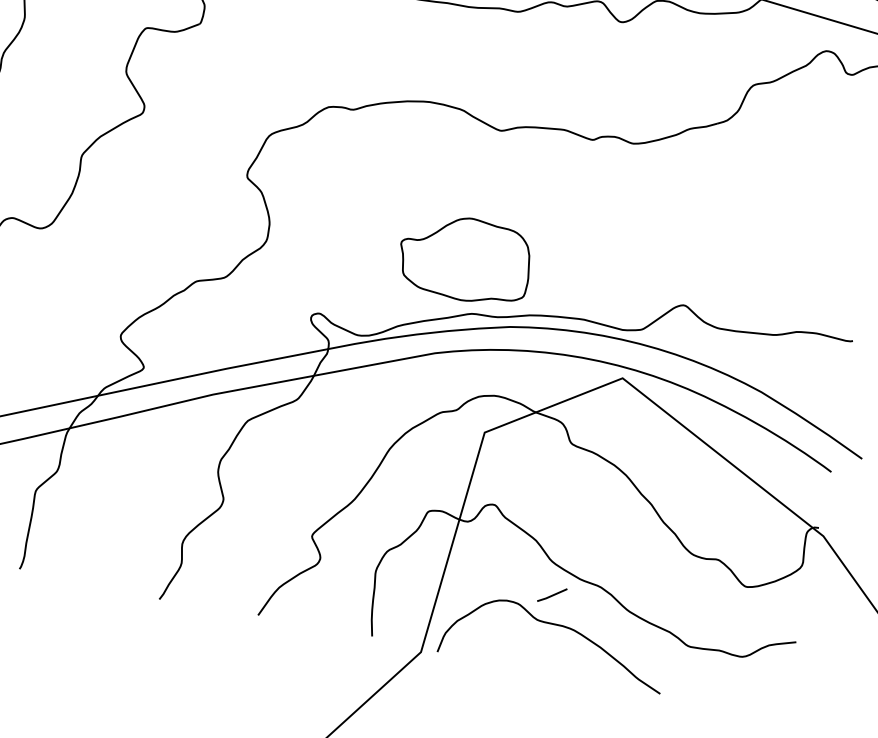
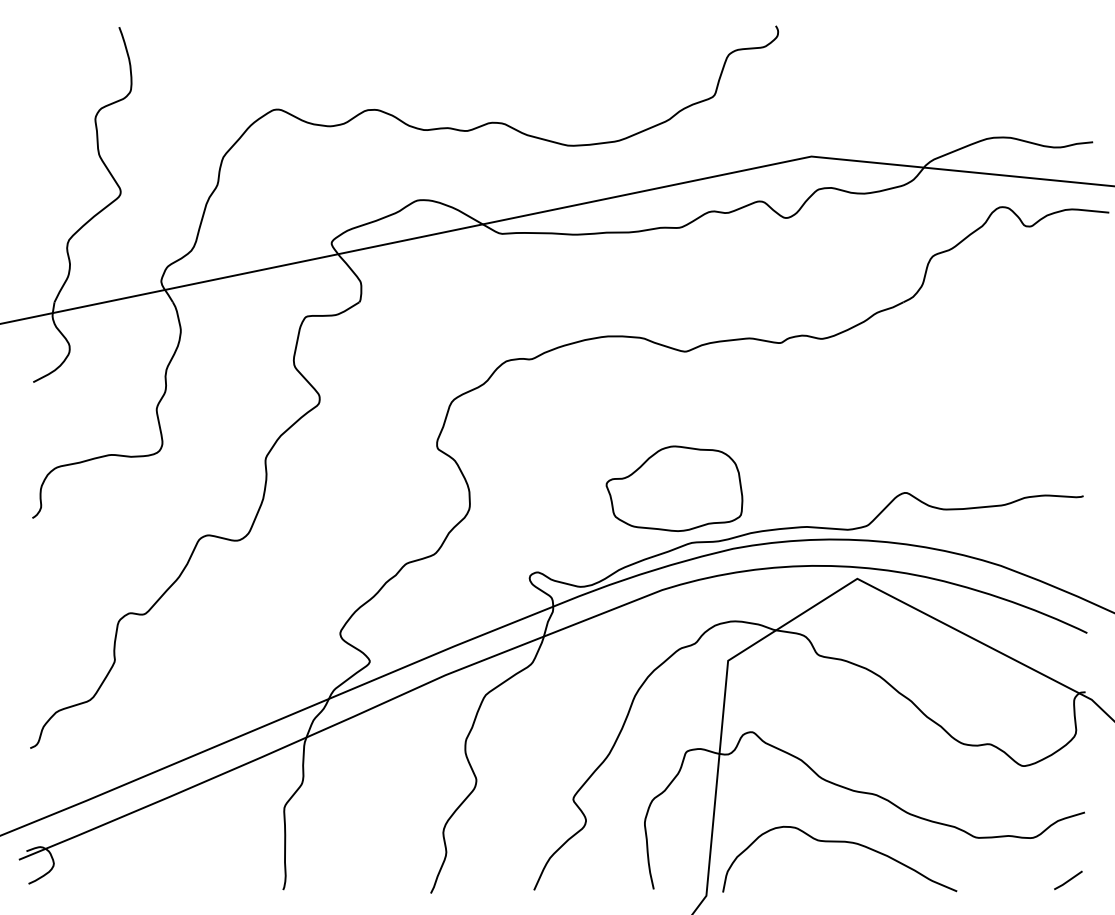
line: (552, 595) -> (1068, 880), moved

